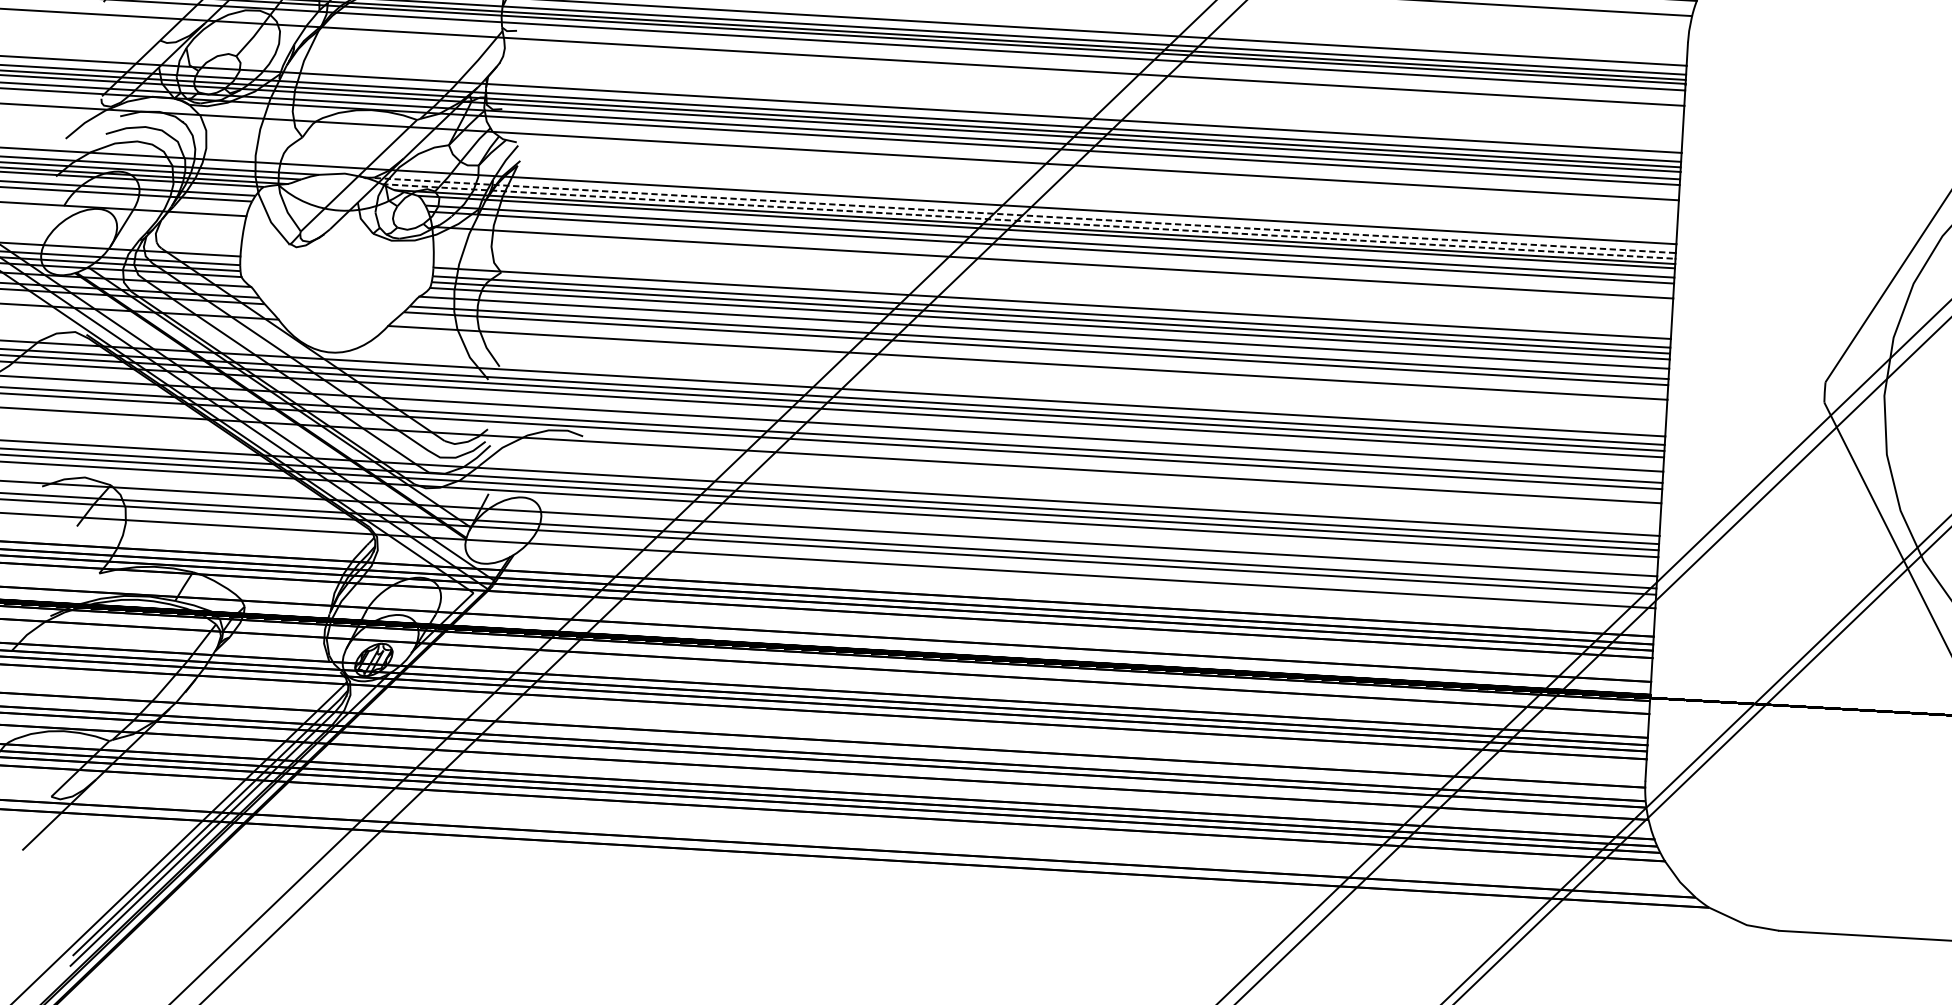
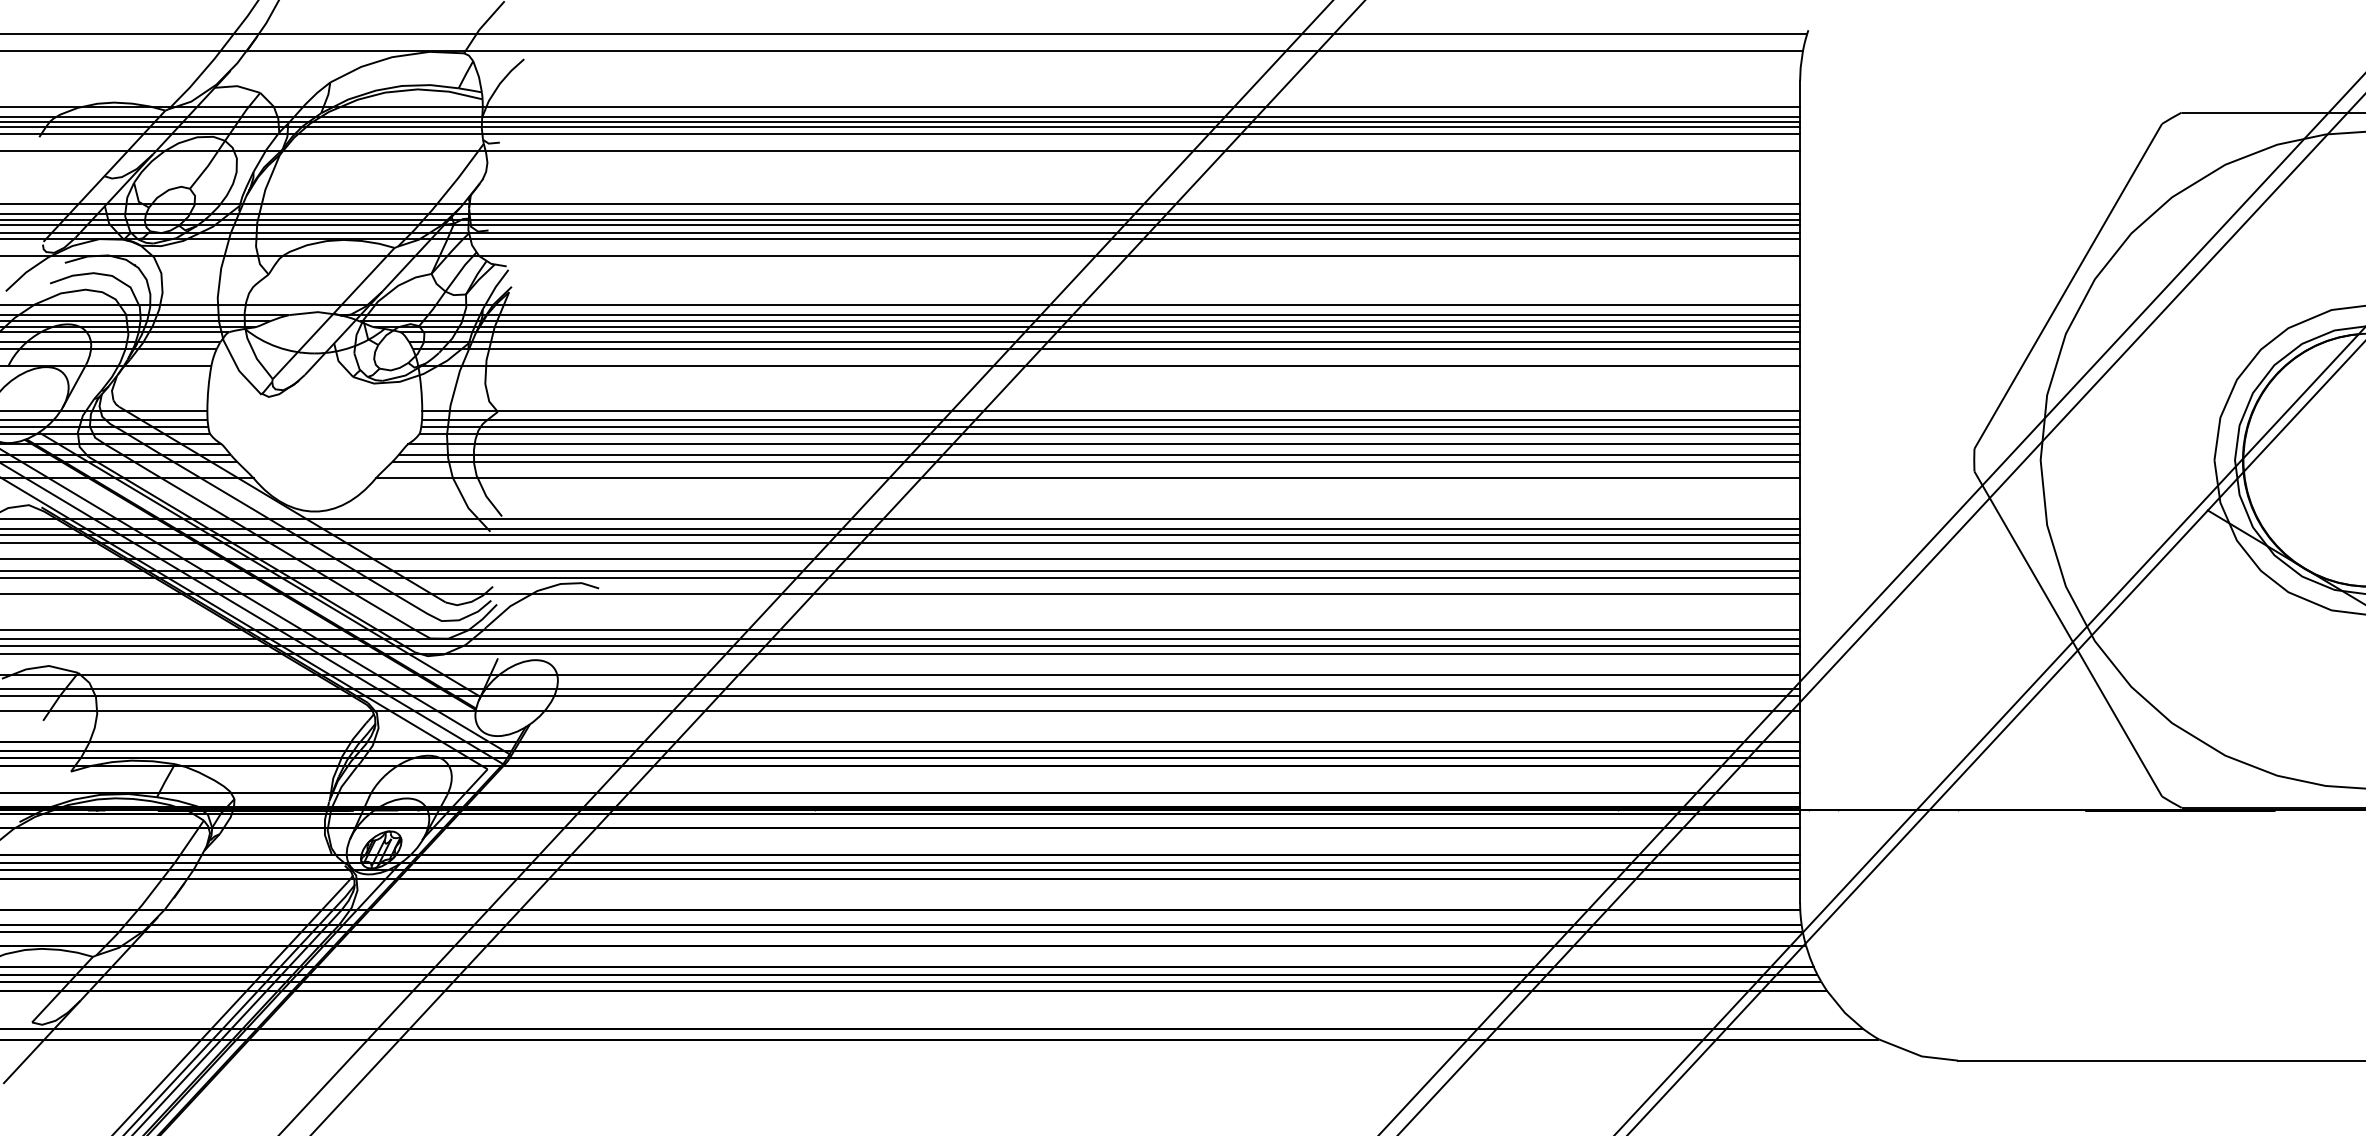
line: (1020, 215) -> (1070, 315), dashed -> solid
line: (1029, 221) -> (1080, 321), dashed -> solid

